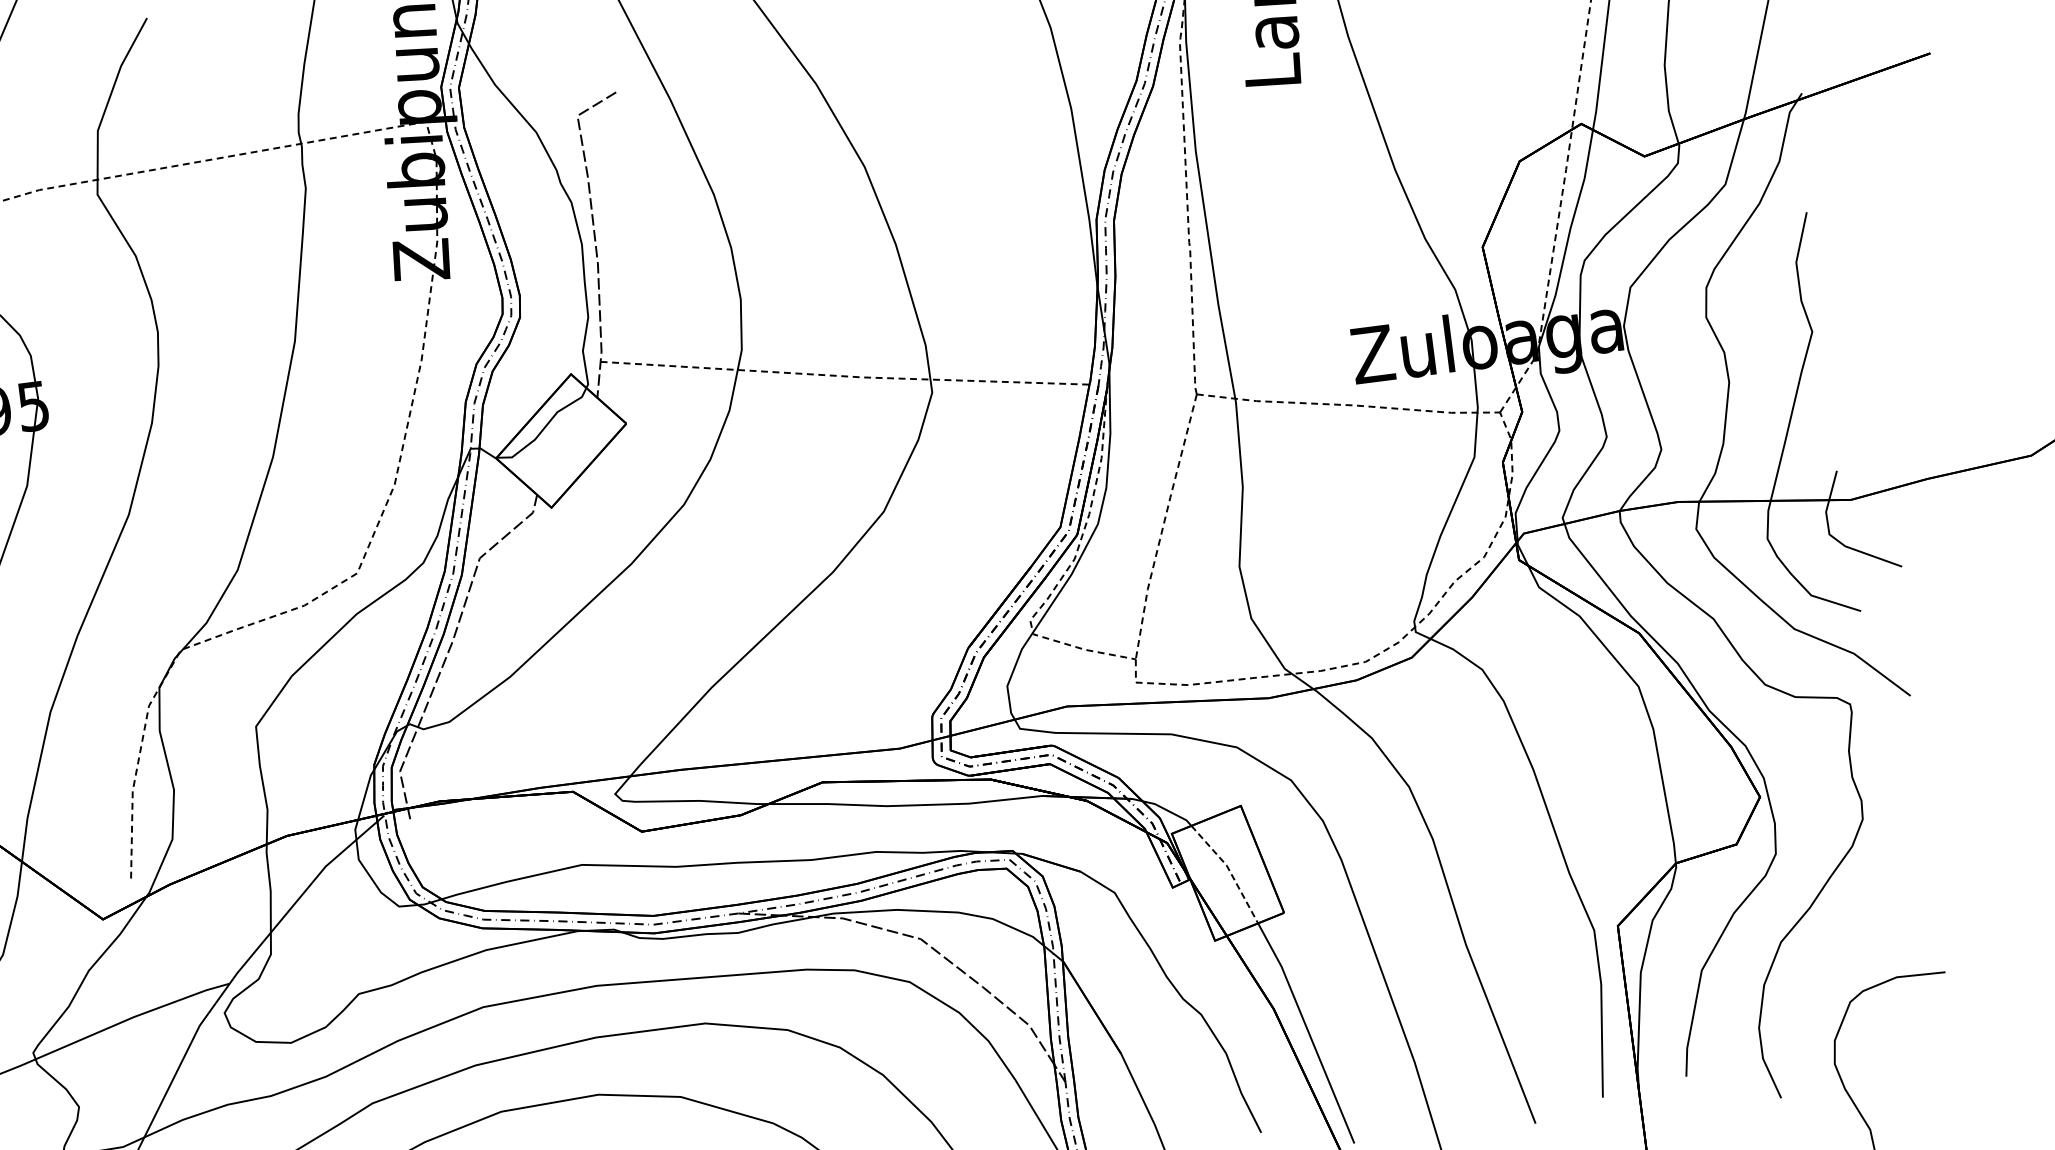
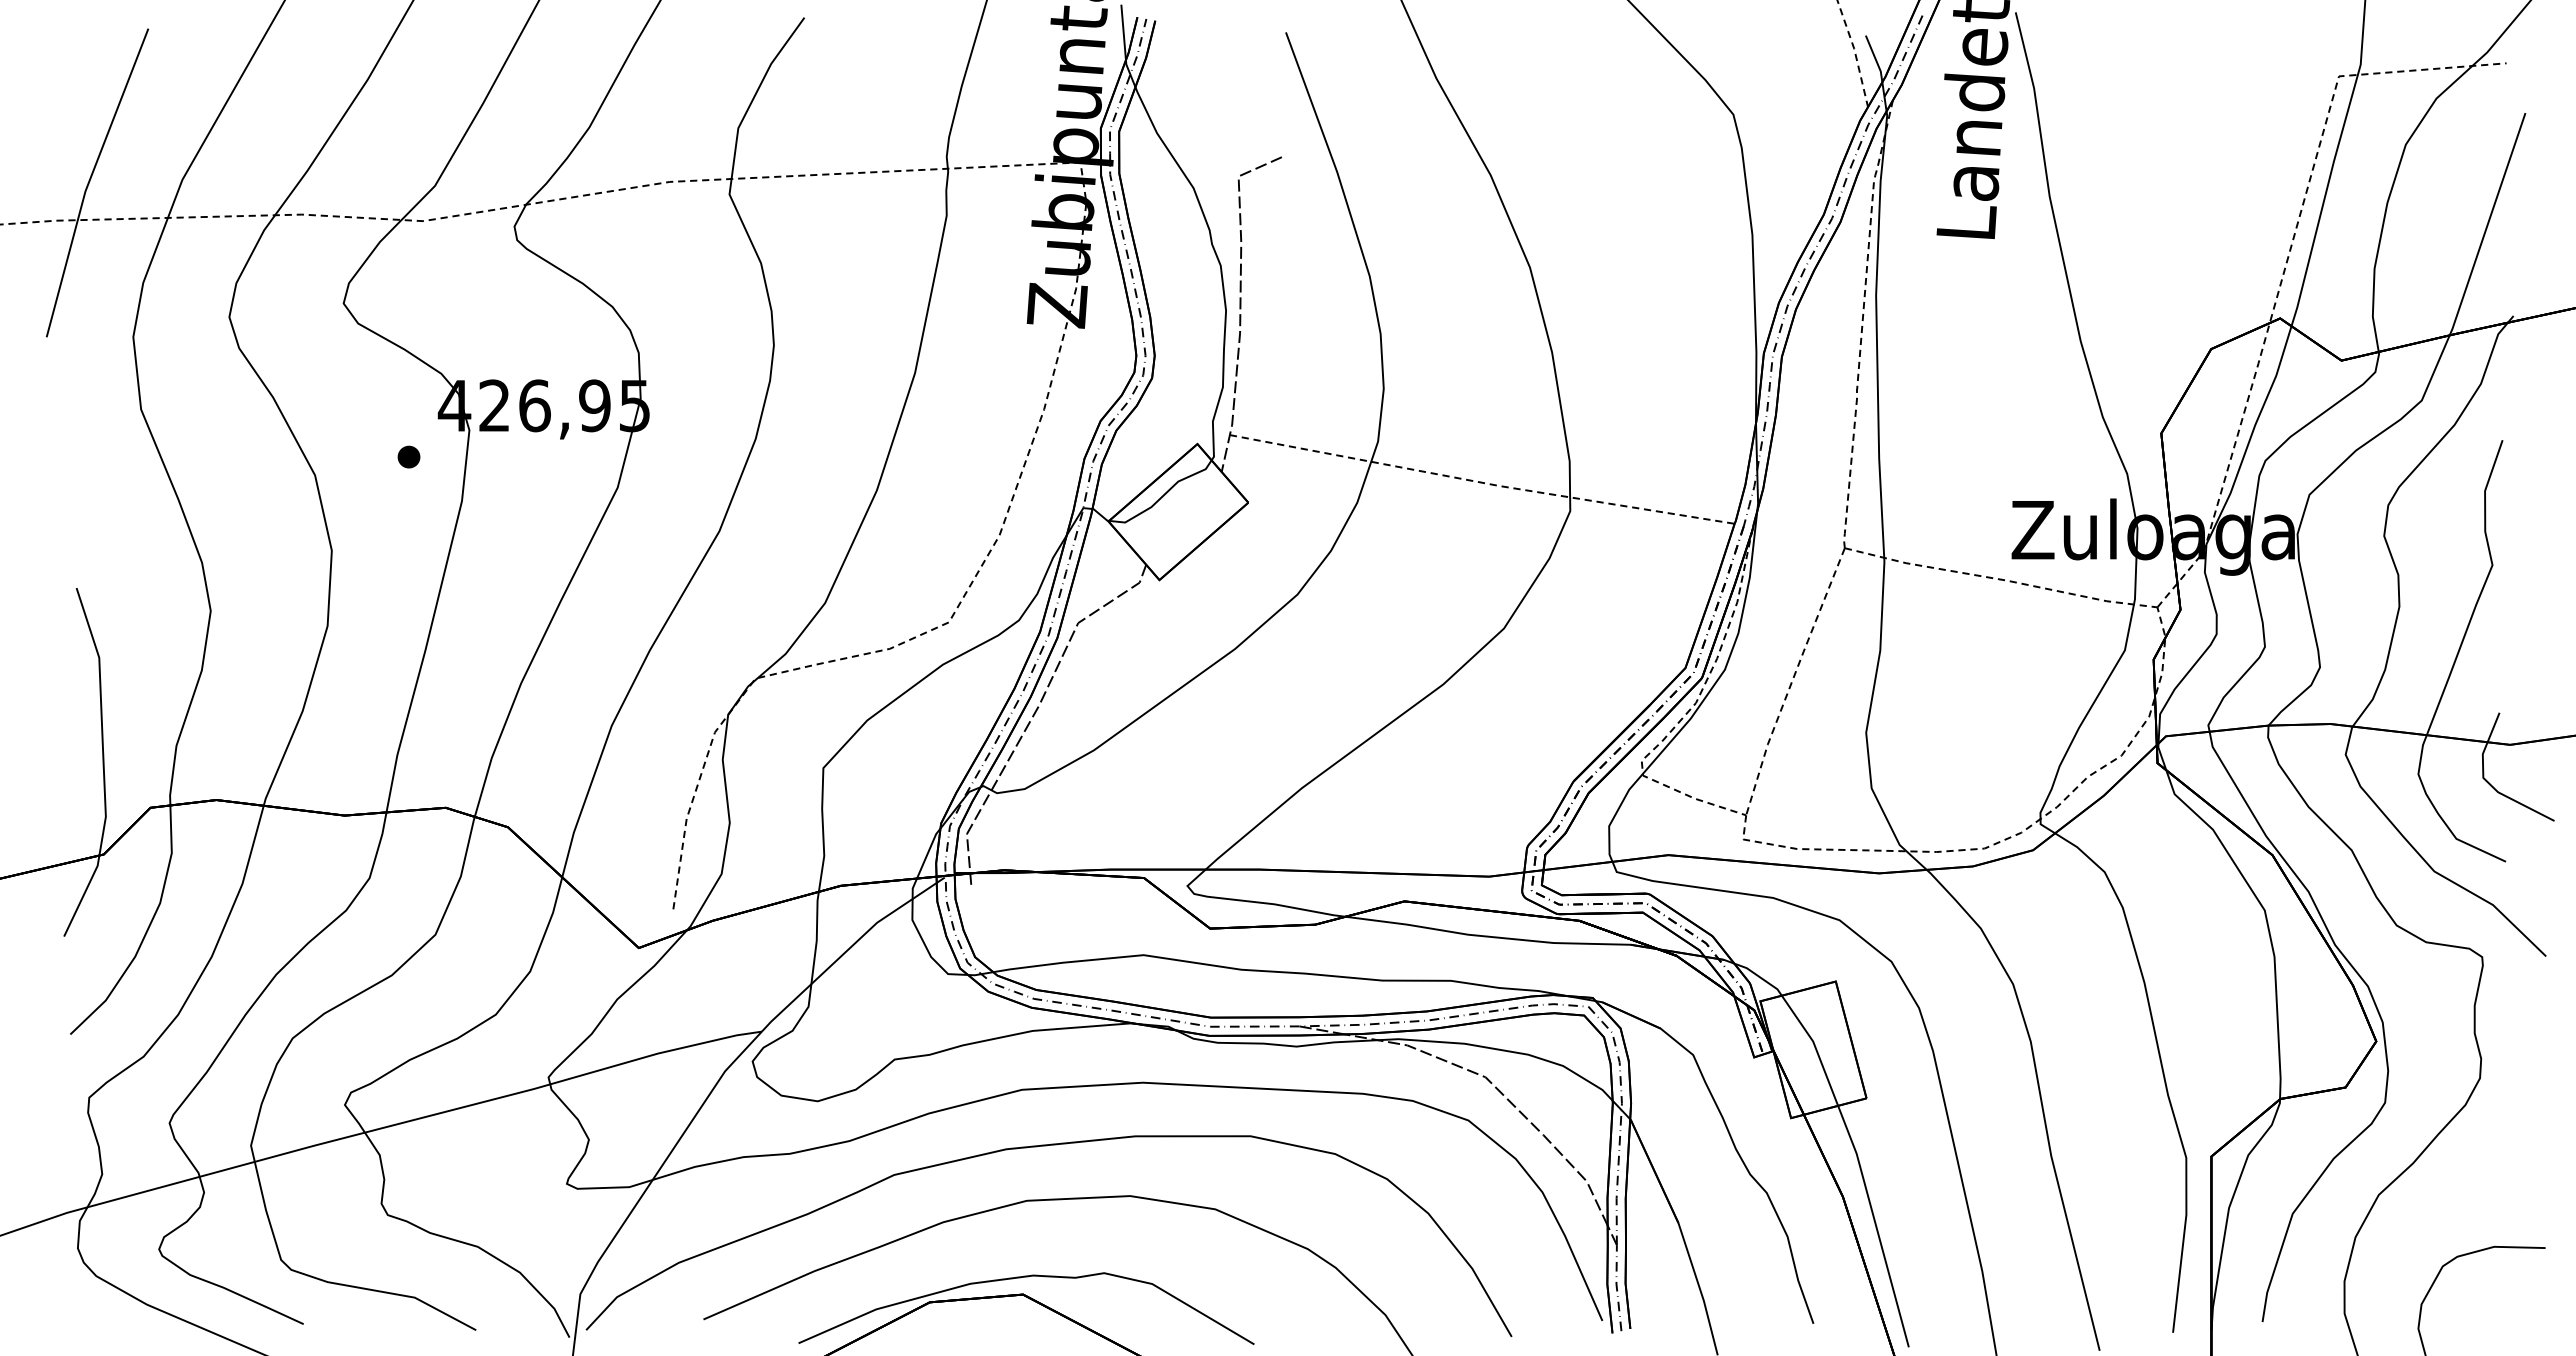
line: (1229, 870) -> (1815, 1047), dashed -> solid

